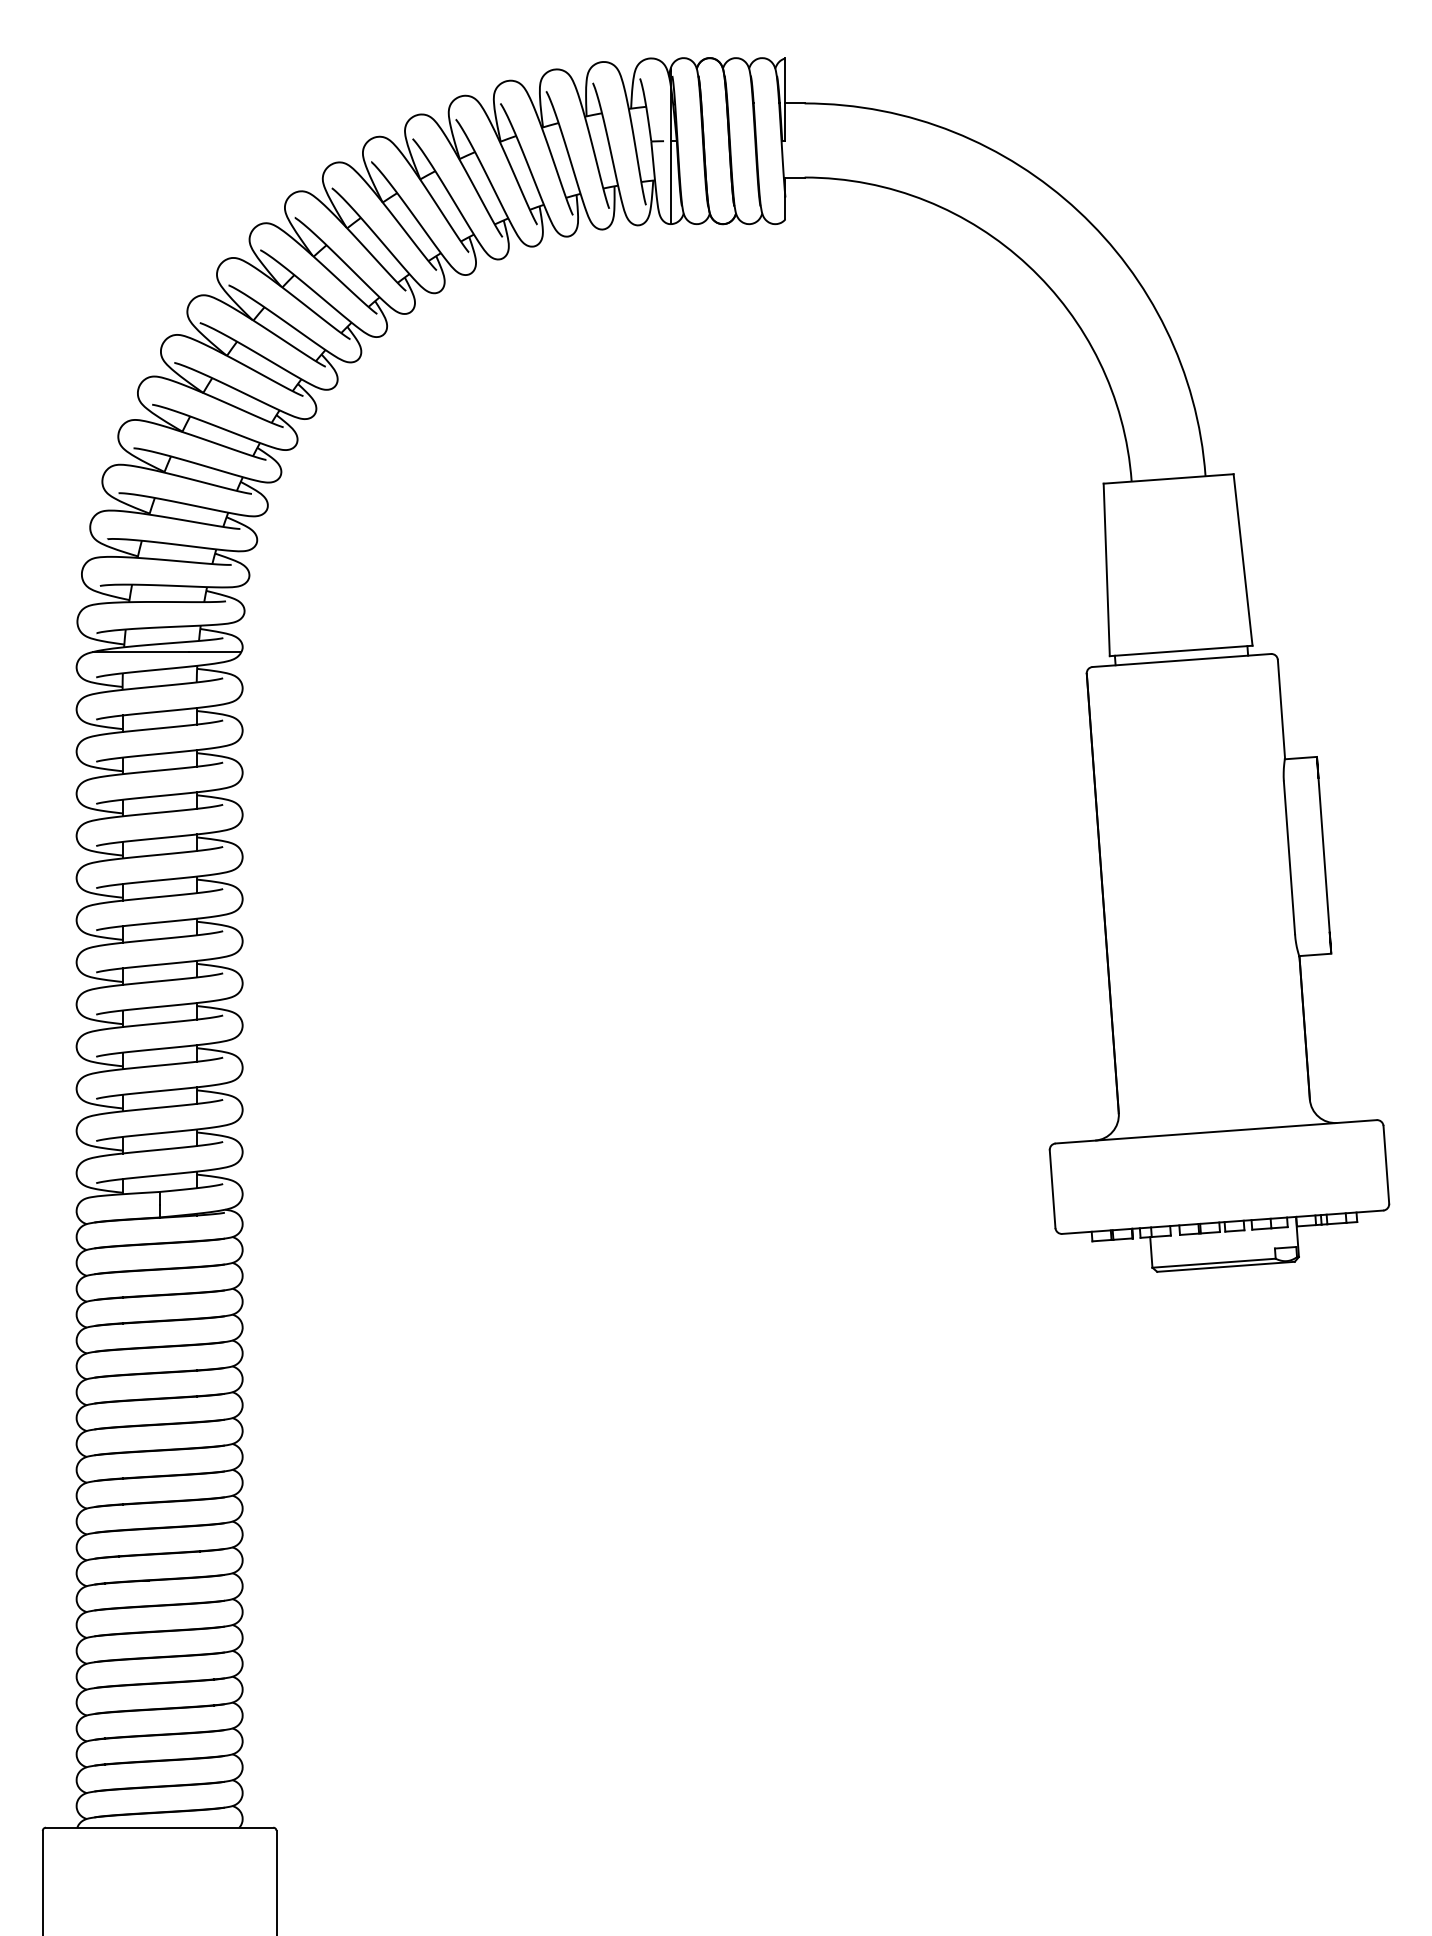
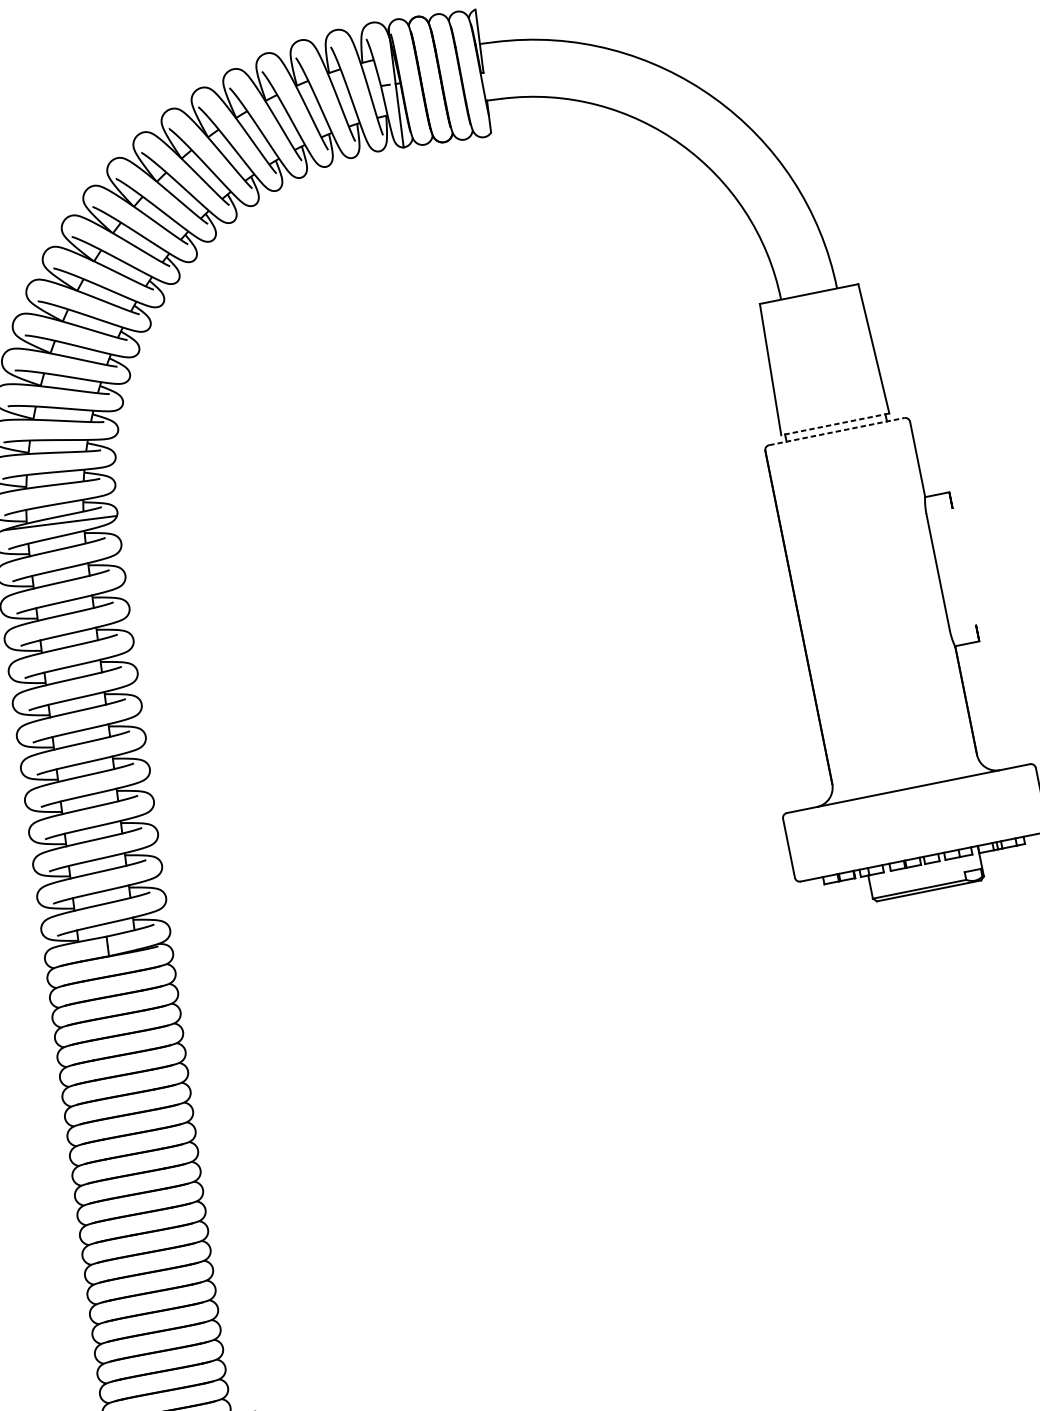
line: (1181, 650) -> (835, 424), solid -> dashed
line: (1182, 660) -> (837, 431), solid -> dashed
line: (1323, 854) -> (963, 566), removed

